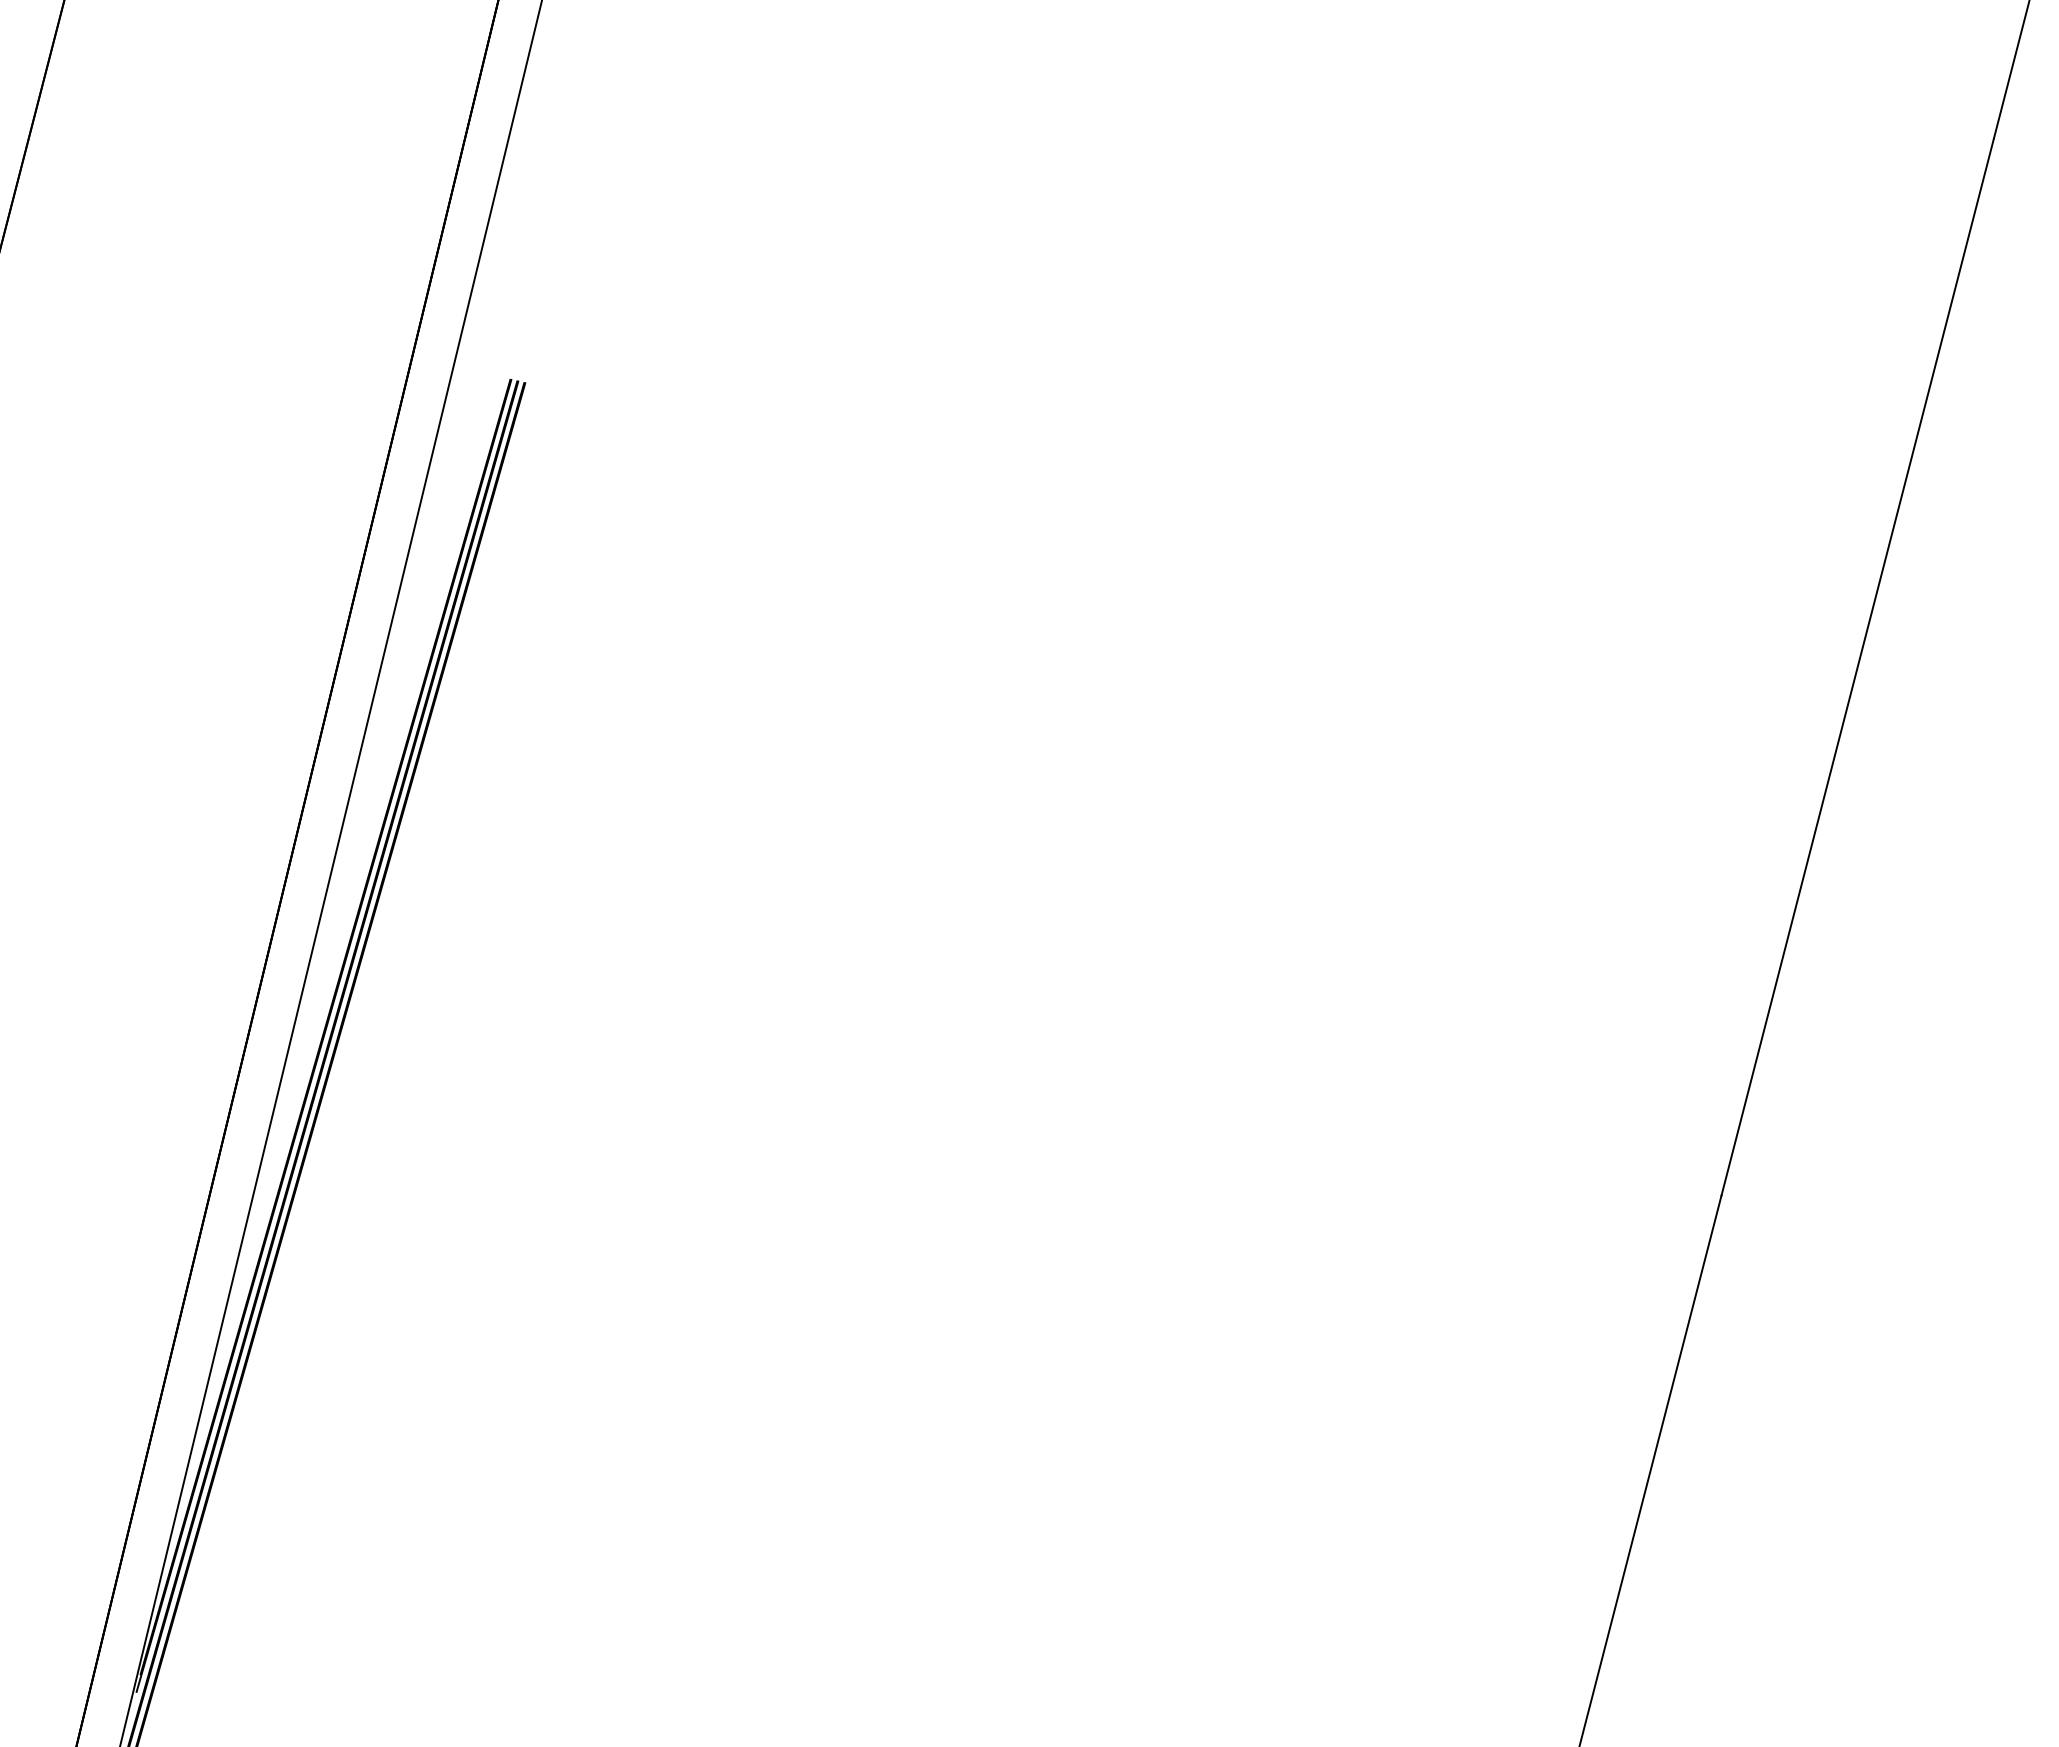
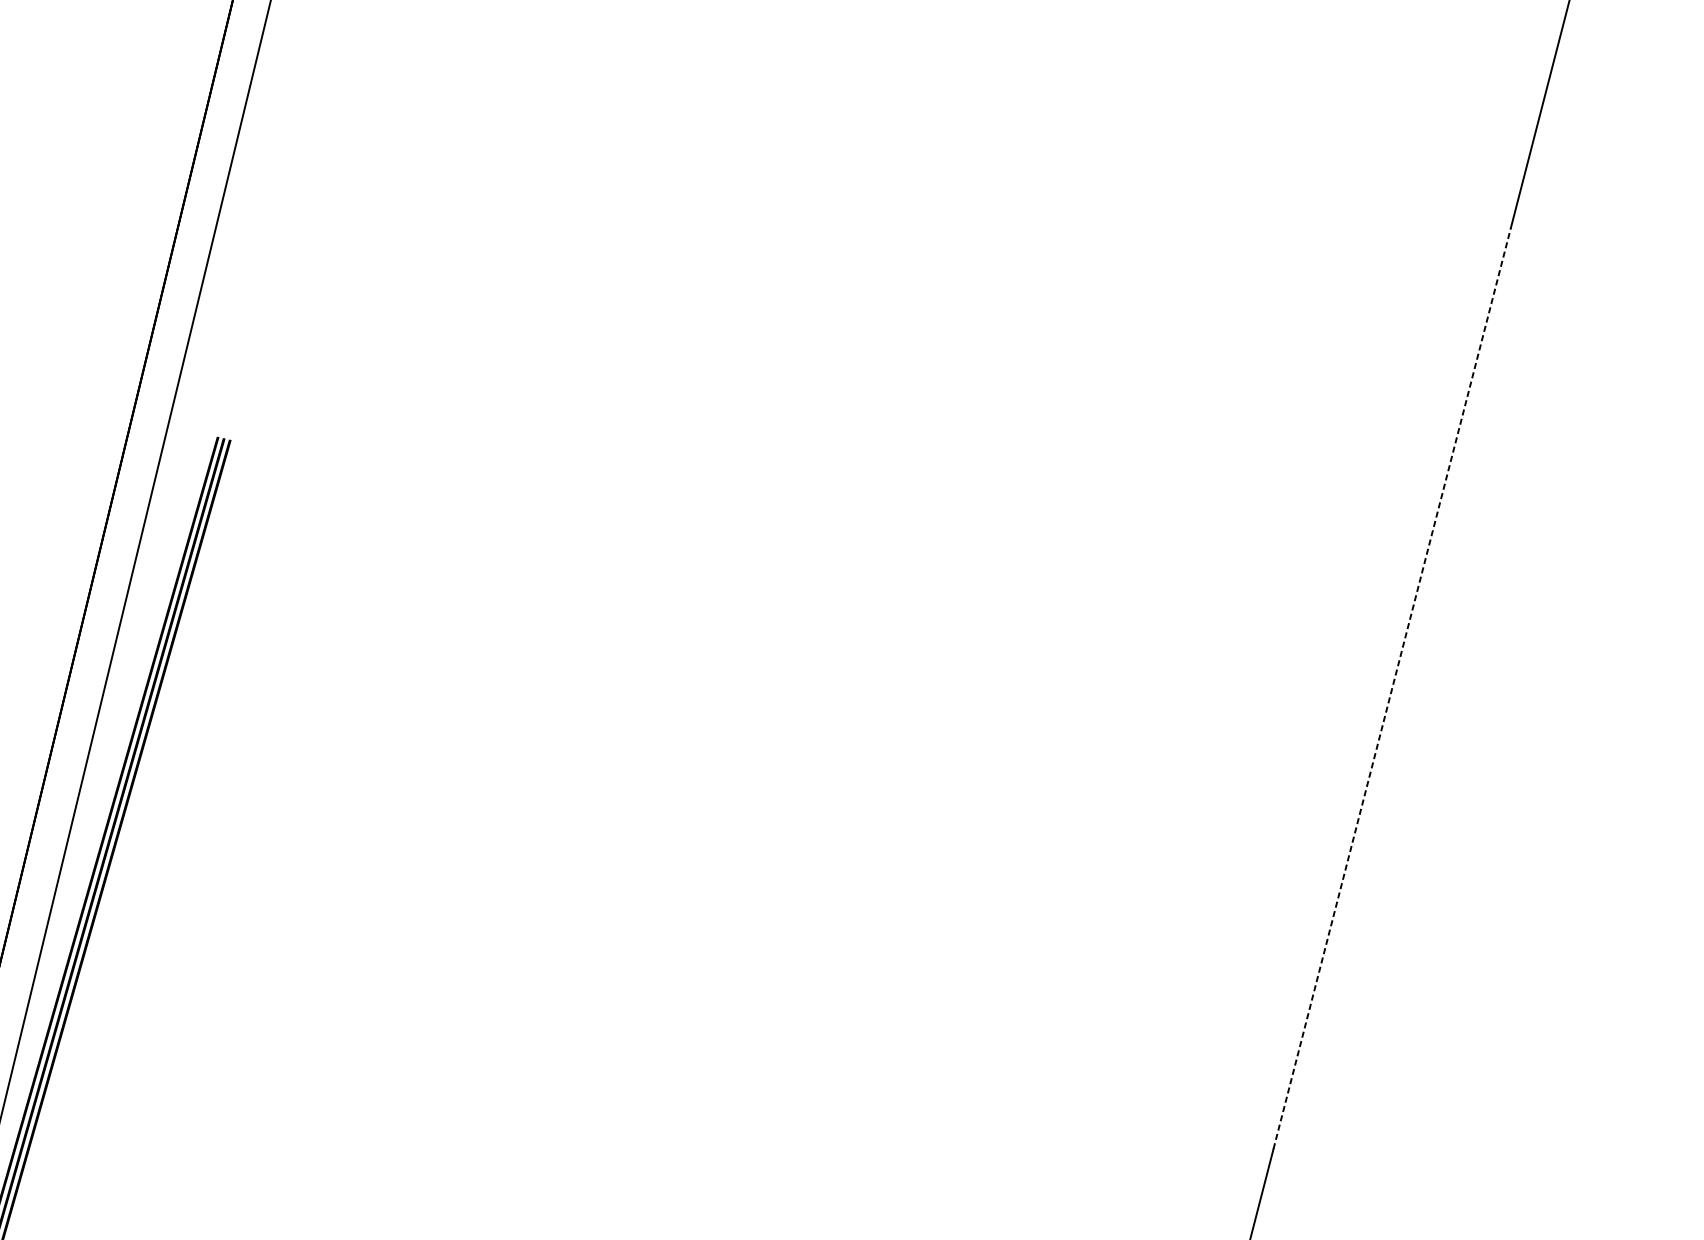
line: (1857, 667) -> (1392, 688), solid -> dashed

